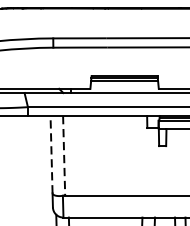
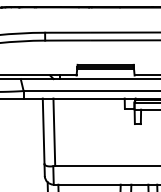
line: (51, 154) -> (43, 131), dashed -> solid
line: (64, 156) -> (54, 132), dashed -> solid

